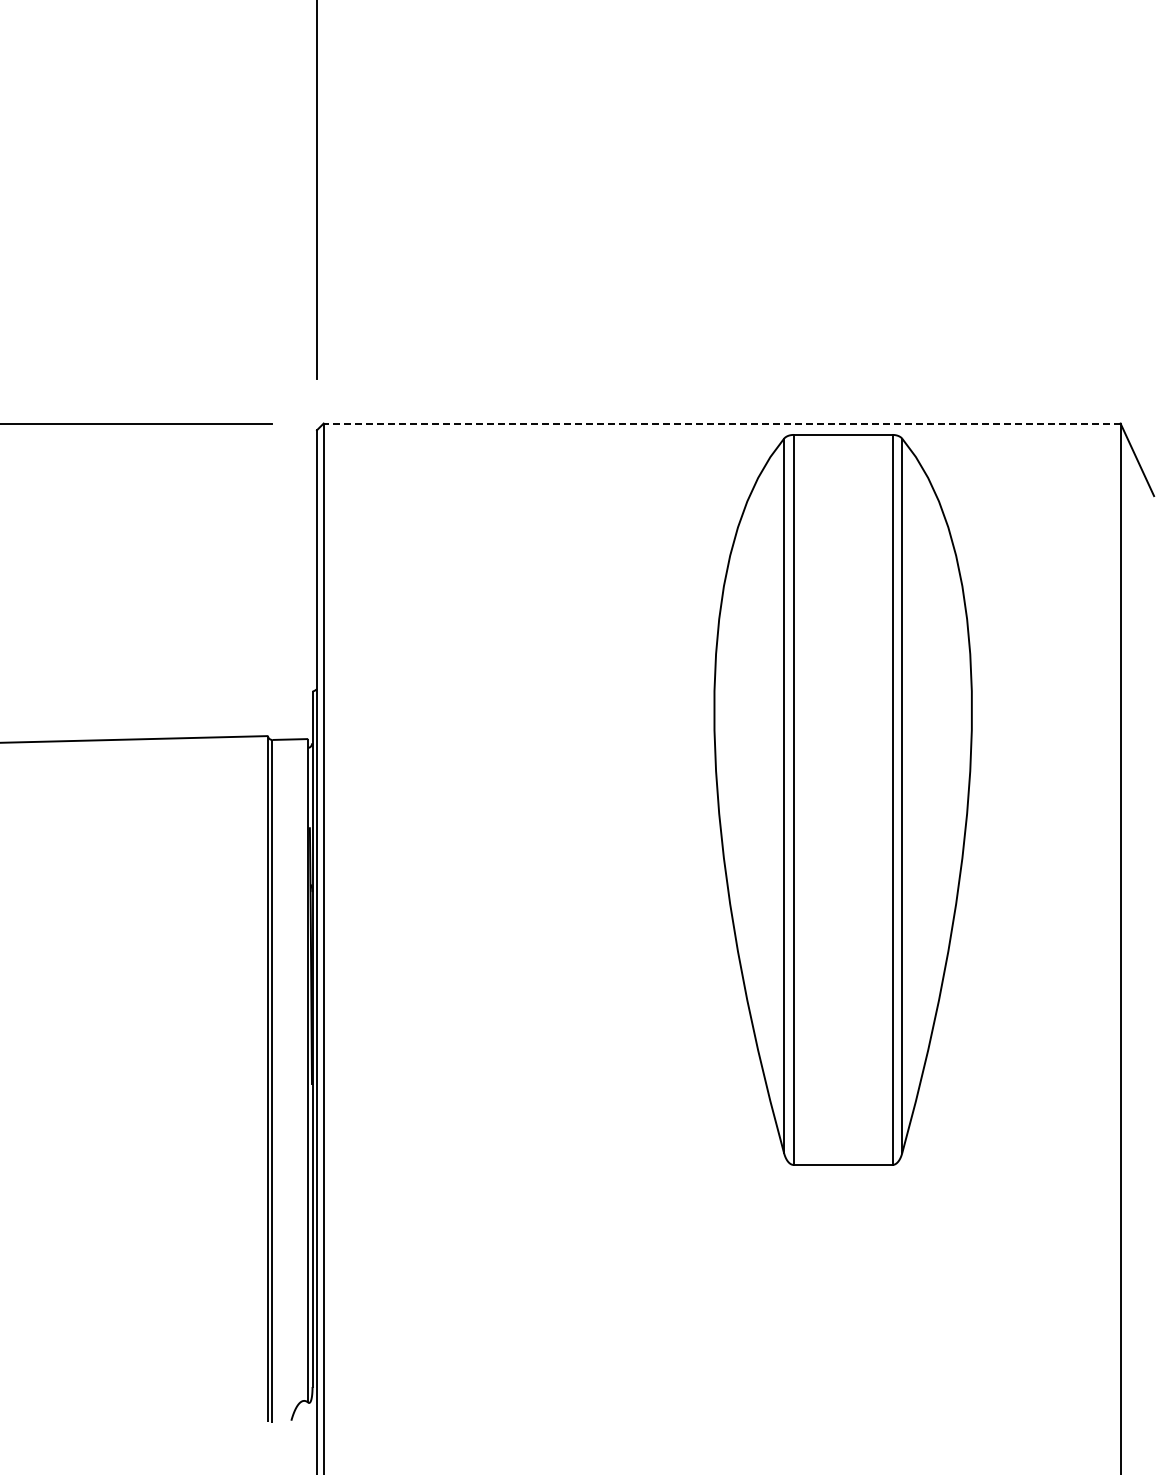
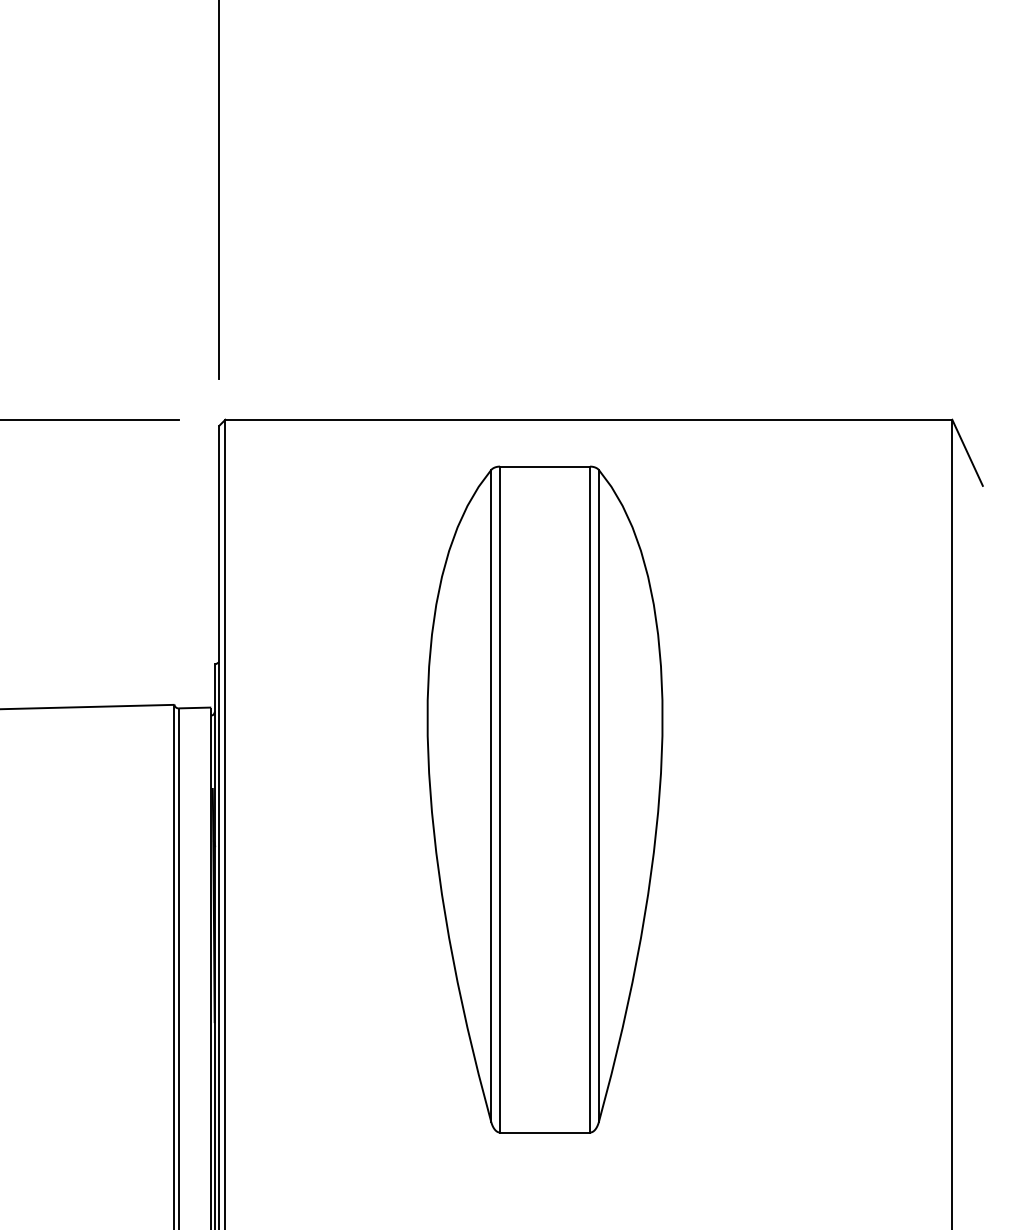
line: (721, 423) -> (588, 419), dashed -> solid
part: (842, 799) -> (544, 799), moved

